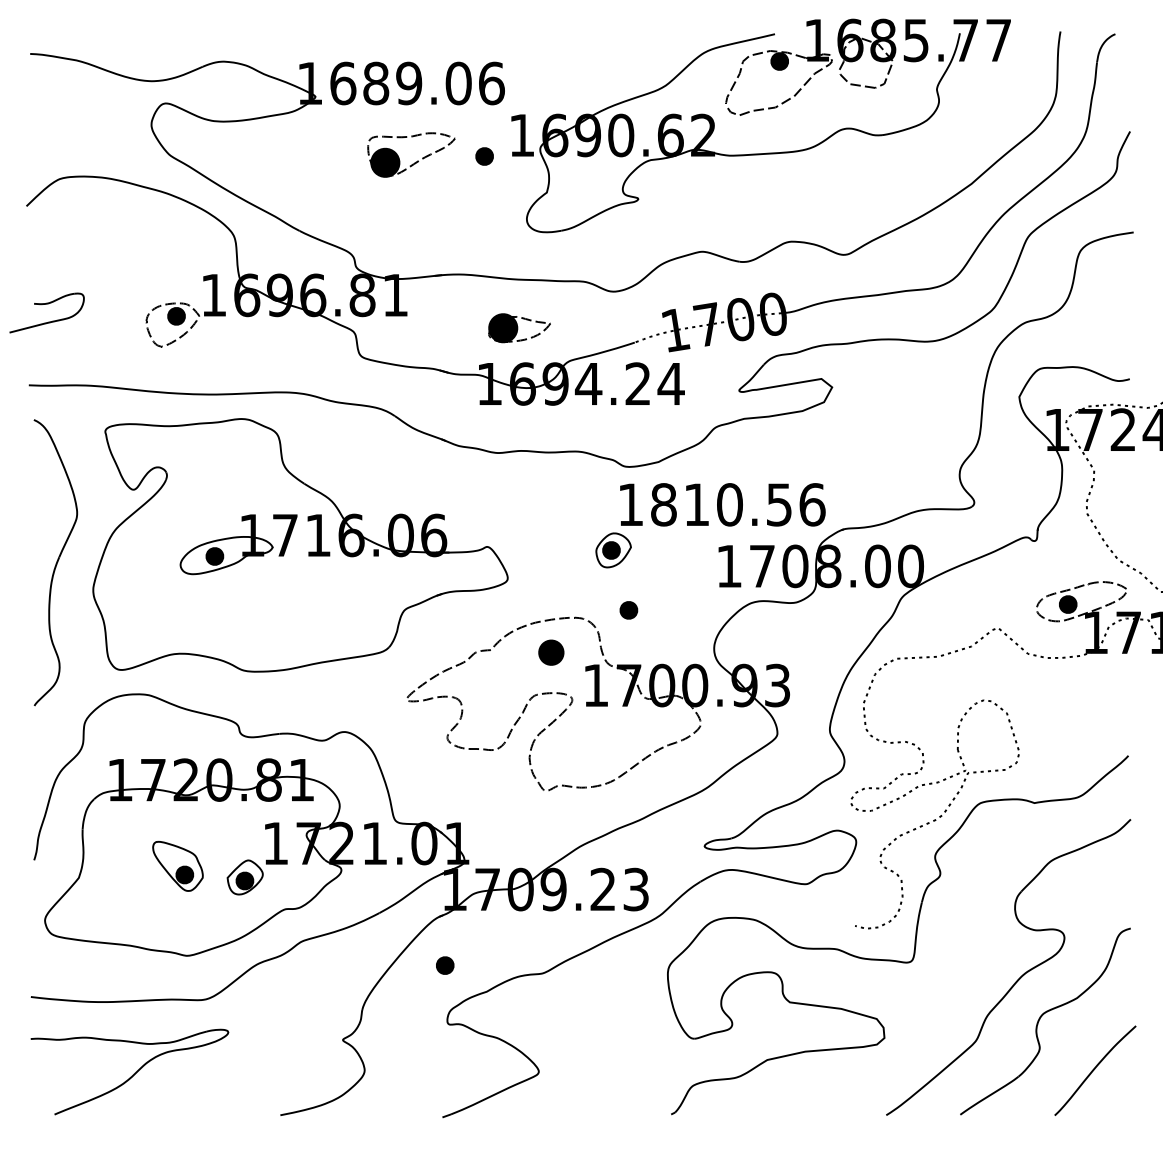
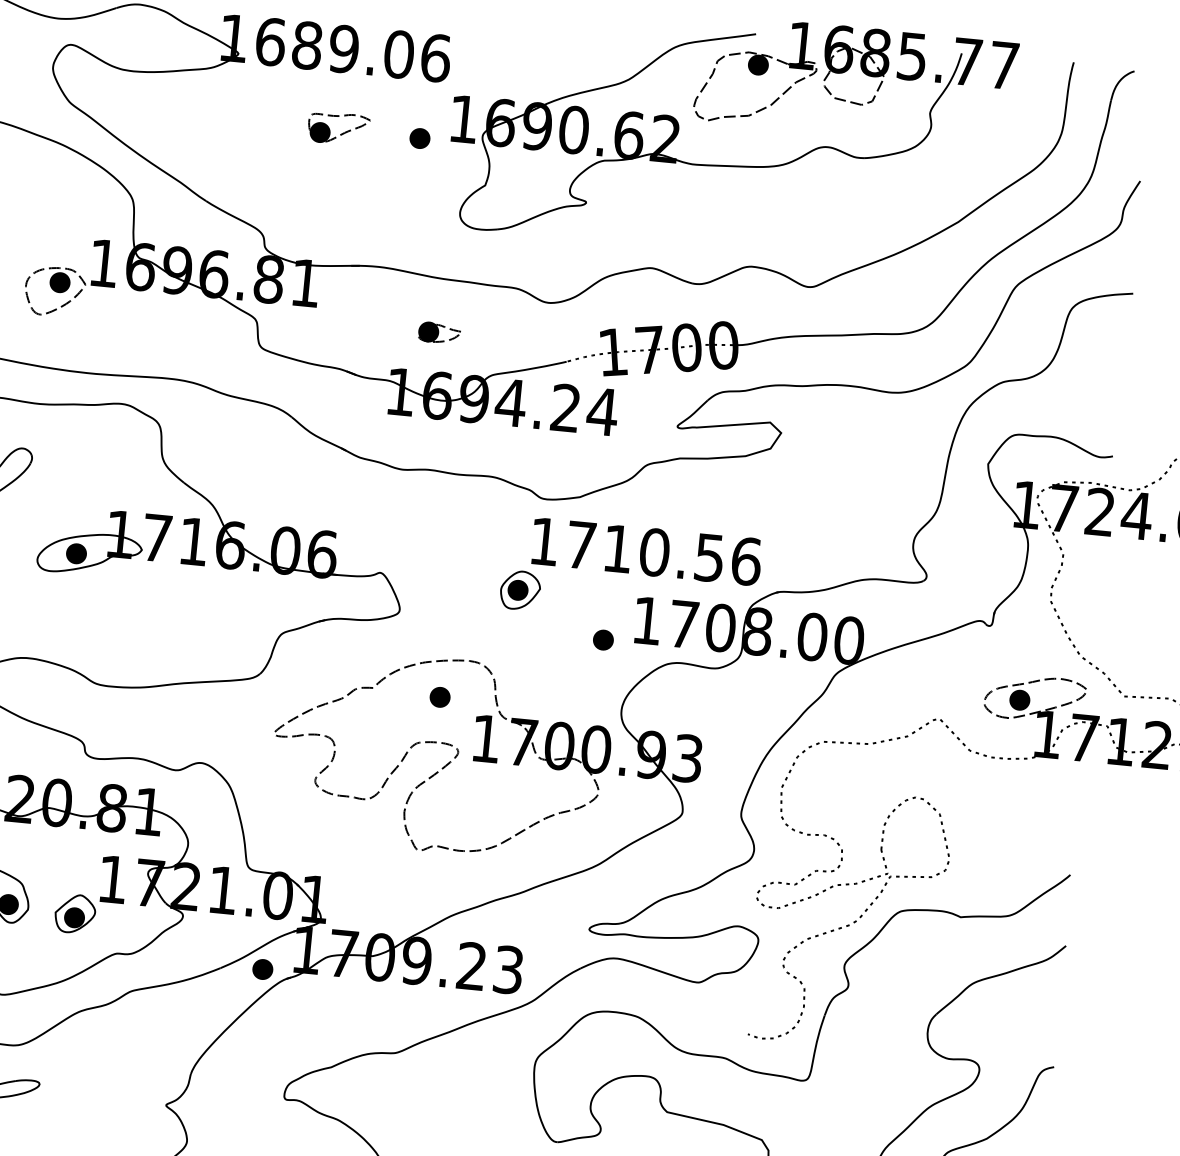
part: (411, 154) -> (338, 128), size x0.62
part: (519, 327) -> (440, 332), size x0.62
text: (663, 504) -> (580, 544), 1810.56 -> 1710.56
part: (628, 610) -> (602, 640), moved
part: (551, 652) -> (440, 697), size x0.71
part: (445, 965) -> (263, 969), moved

